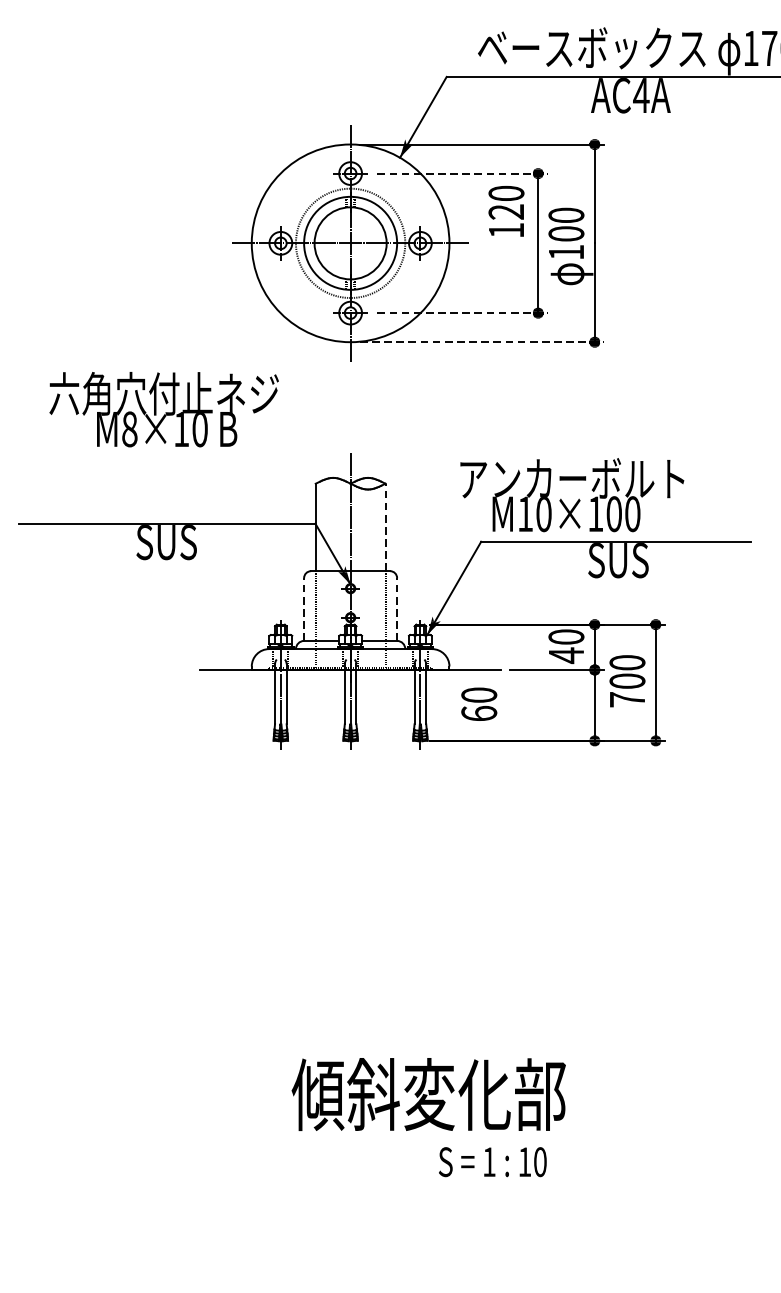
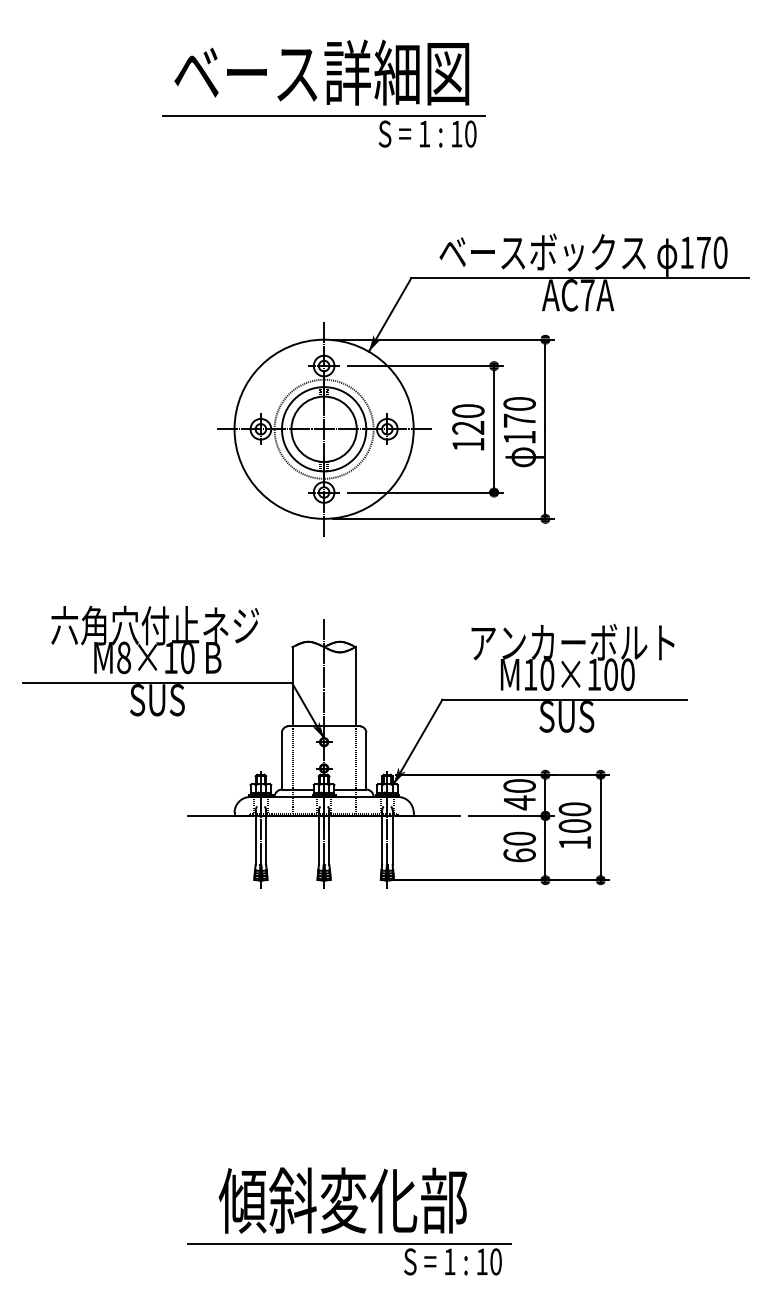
text: (641, 95) -> (587, 295), AC4A -> AC7A
line: (462, 174) -> (425, 366), dashed -> solid
text: (506, 211) -> (468, 427), moved
text: (566, 233) -> (519, 420), 100 -> 170
line: (462, 313) -> (425, 492), dashed -> solid
line: (482, 341) -> (443, 518), dashed -> solid
text: (164, 409) -> (155, 639), moved
text: (571, 494) -> (572, 656), moved
line: (385, 527) -> (355, 686), dashed -> solid
line: (303, 608) -> (281, 760), dashed -> solid
line: (397, 608) -> (366, 760), dashed -> solid
text: (626, 699) -> (574, 842), 700 -> 100
text: (479, 703) -> (519, 846), moved
text: (428, 1094) -> (342, 1200), moved
line: (378, 1141) -> (349, 1243), added

